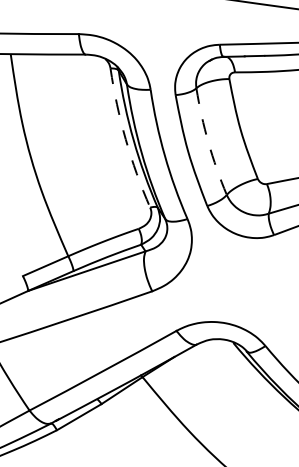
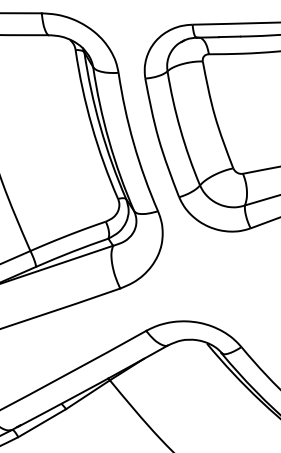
arc: (125, 139) -> (91, 126), dashed -> solid
arc: (208, 142) -> (180, 129), dashed -> solid

